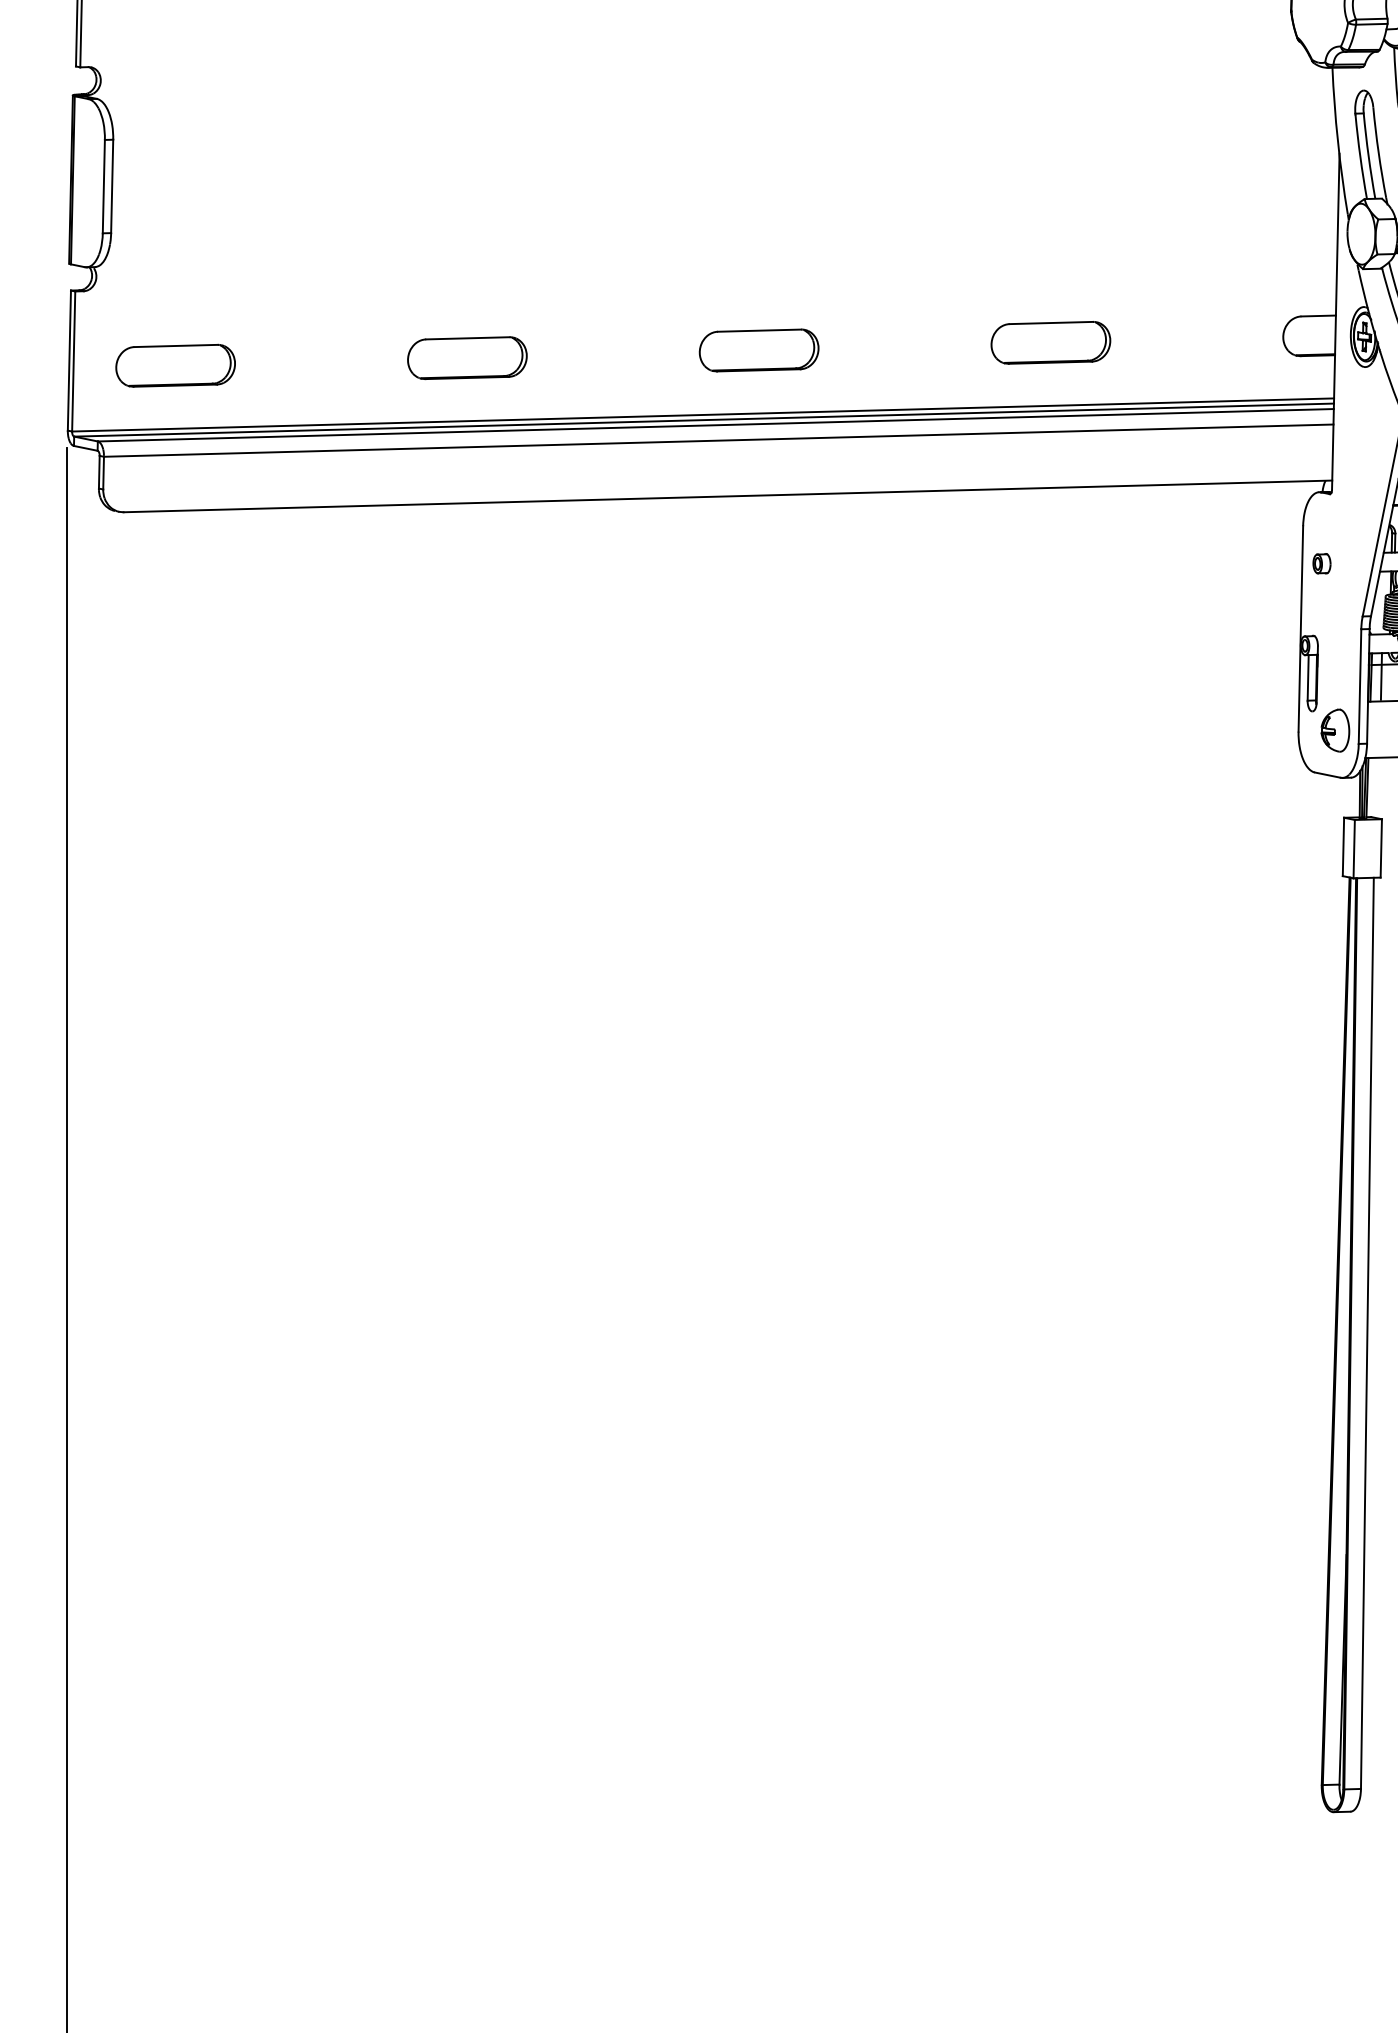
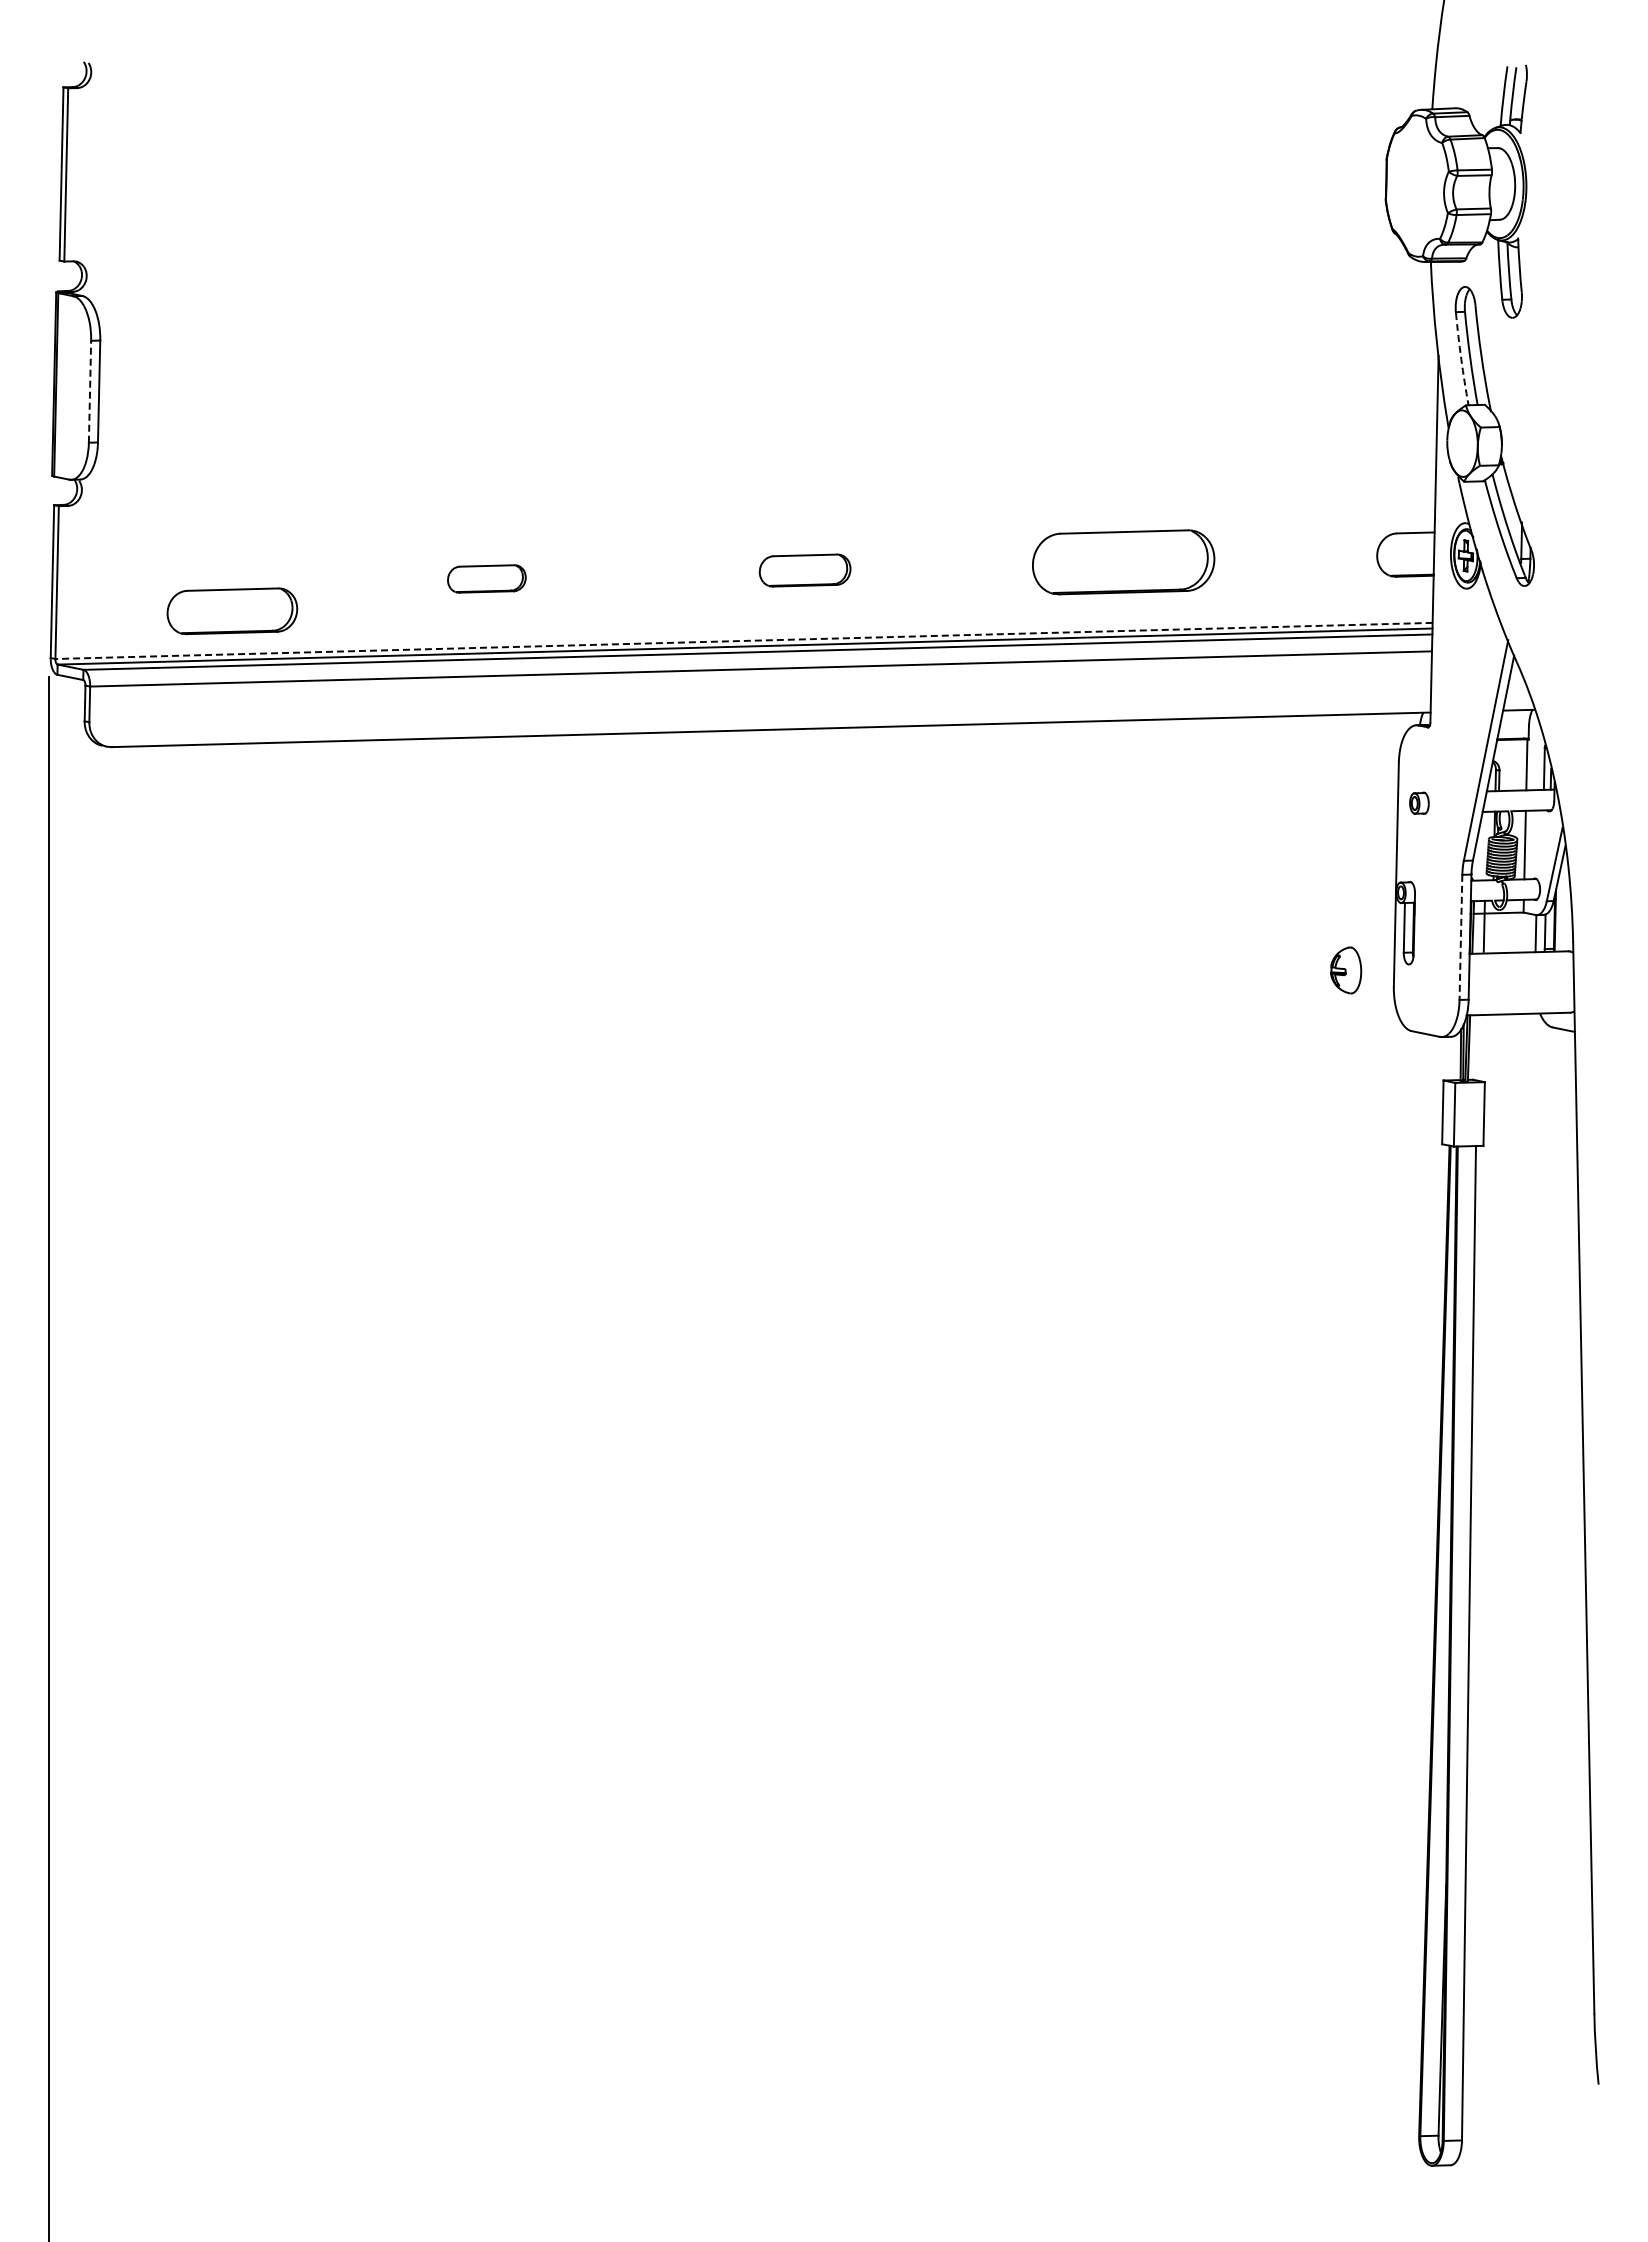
arc: (1360, 157) -> (1461, 359), solid -> dashed
line: (104, 186) -> (90, 391), solid -> dashed
part: (1050, 342) -> (1123, 561), size x1.4
part: (758, 350) -> (804, 570), size x0.7
part: (467, 357) -> (486, 578), size x0.6
part: (175, 366) -> (232, 611), moved
line: (703, 414) -> (744, 640), solid -> dashed
line: (1359, 686) -> (1460, 937), solid -> dashed
part: (1335, 730) -> (1346, 970), moved

